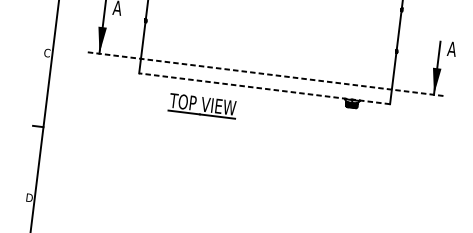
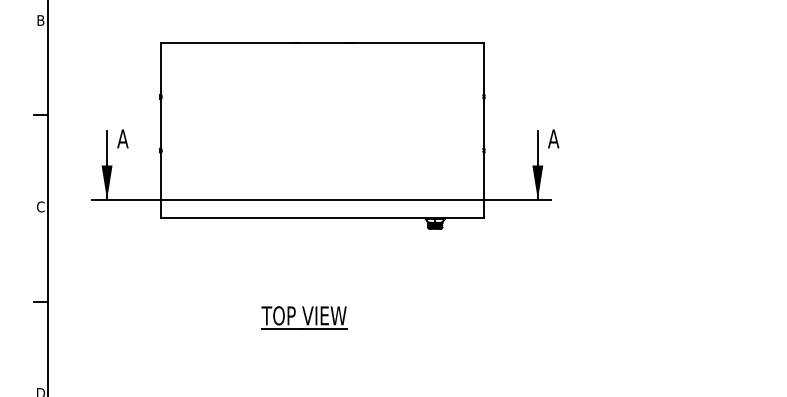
line: (265, 74) -> (321, 199), dashed -> solid
line: (264, 88) -> (322, 218), dashed -> solid
part: (202, 105) -> (304, 317), moved

